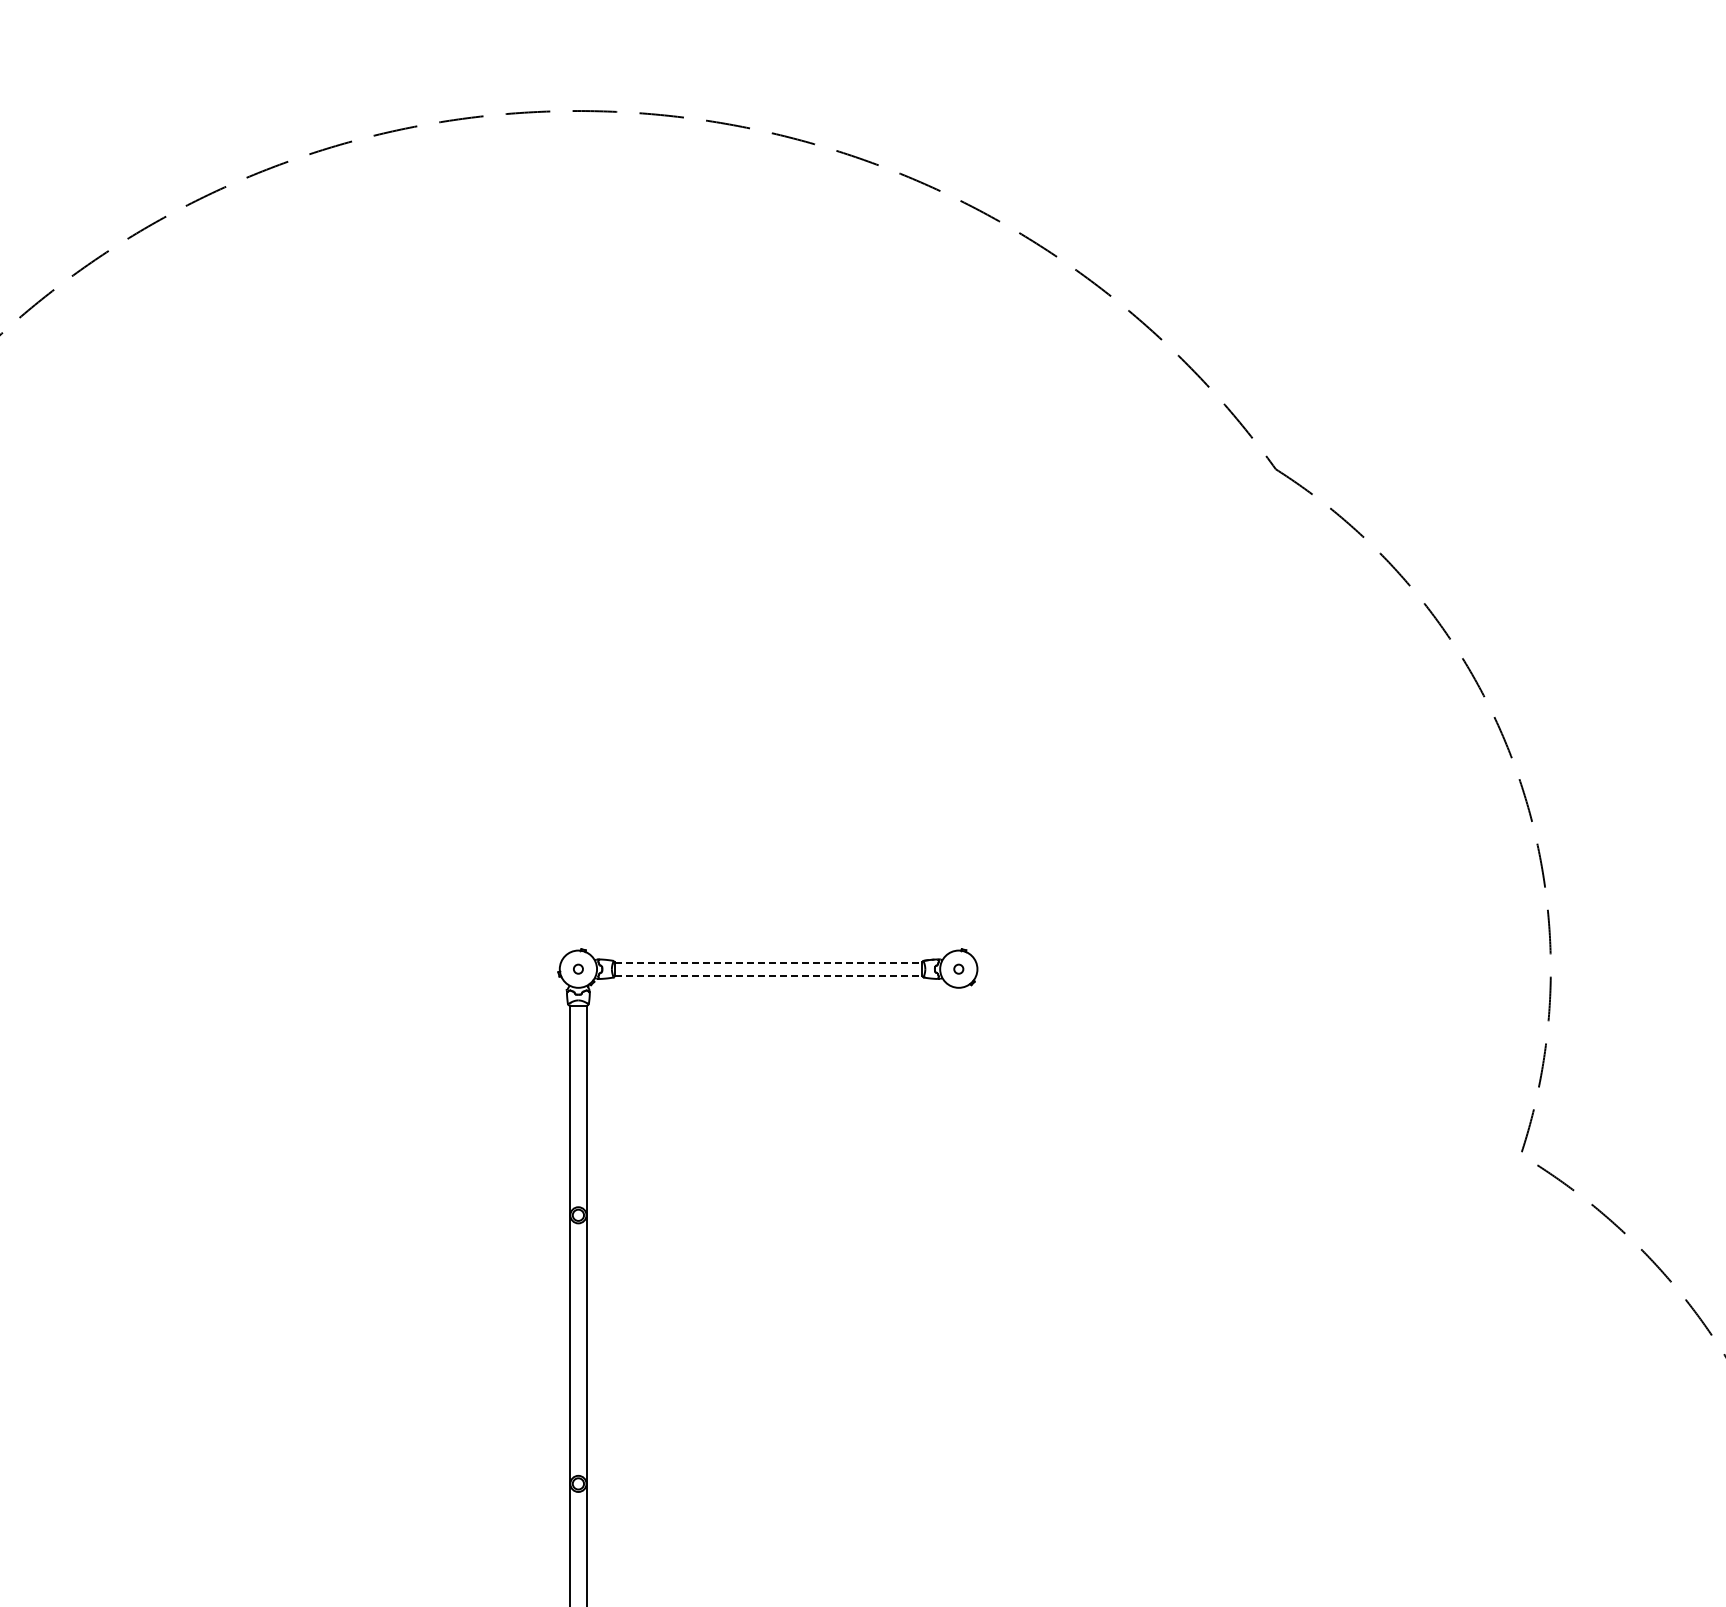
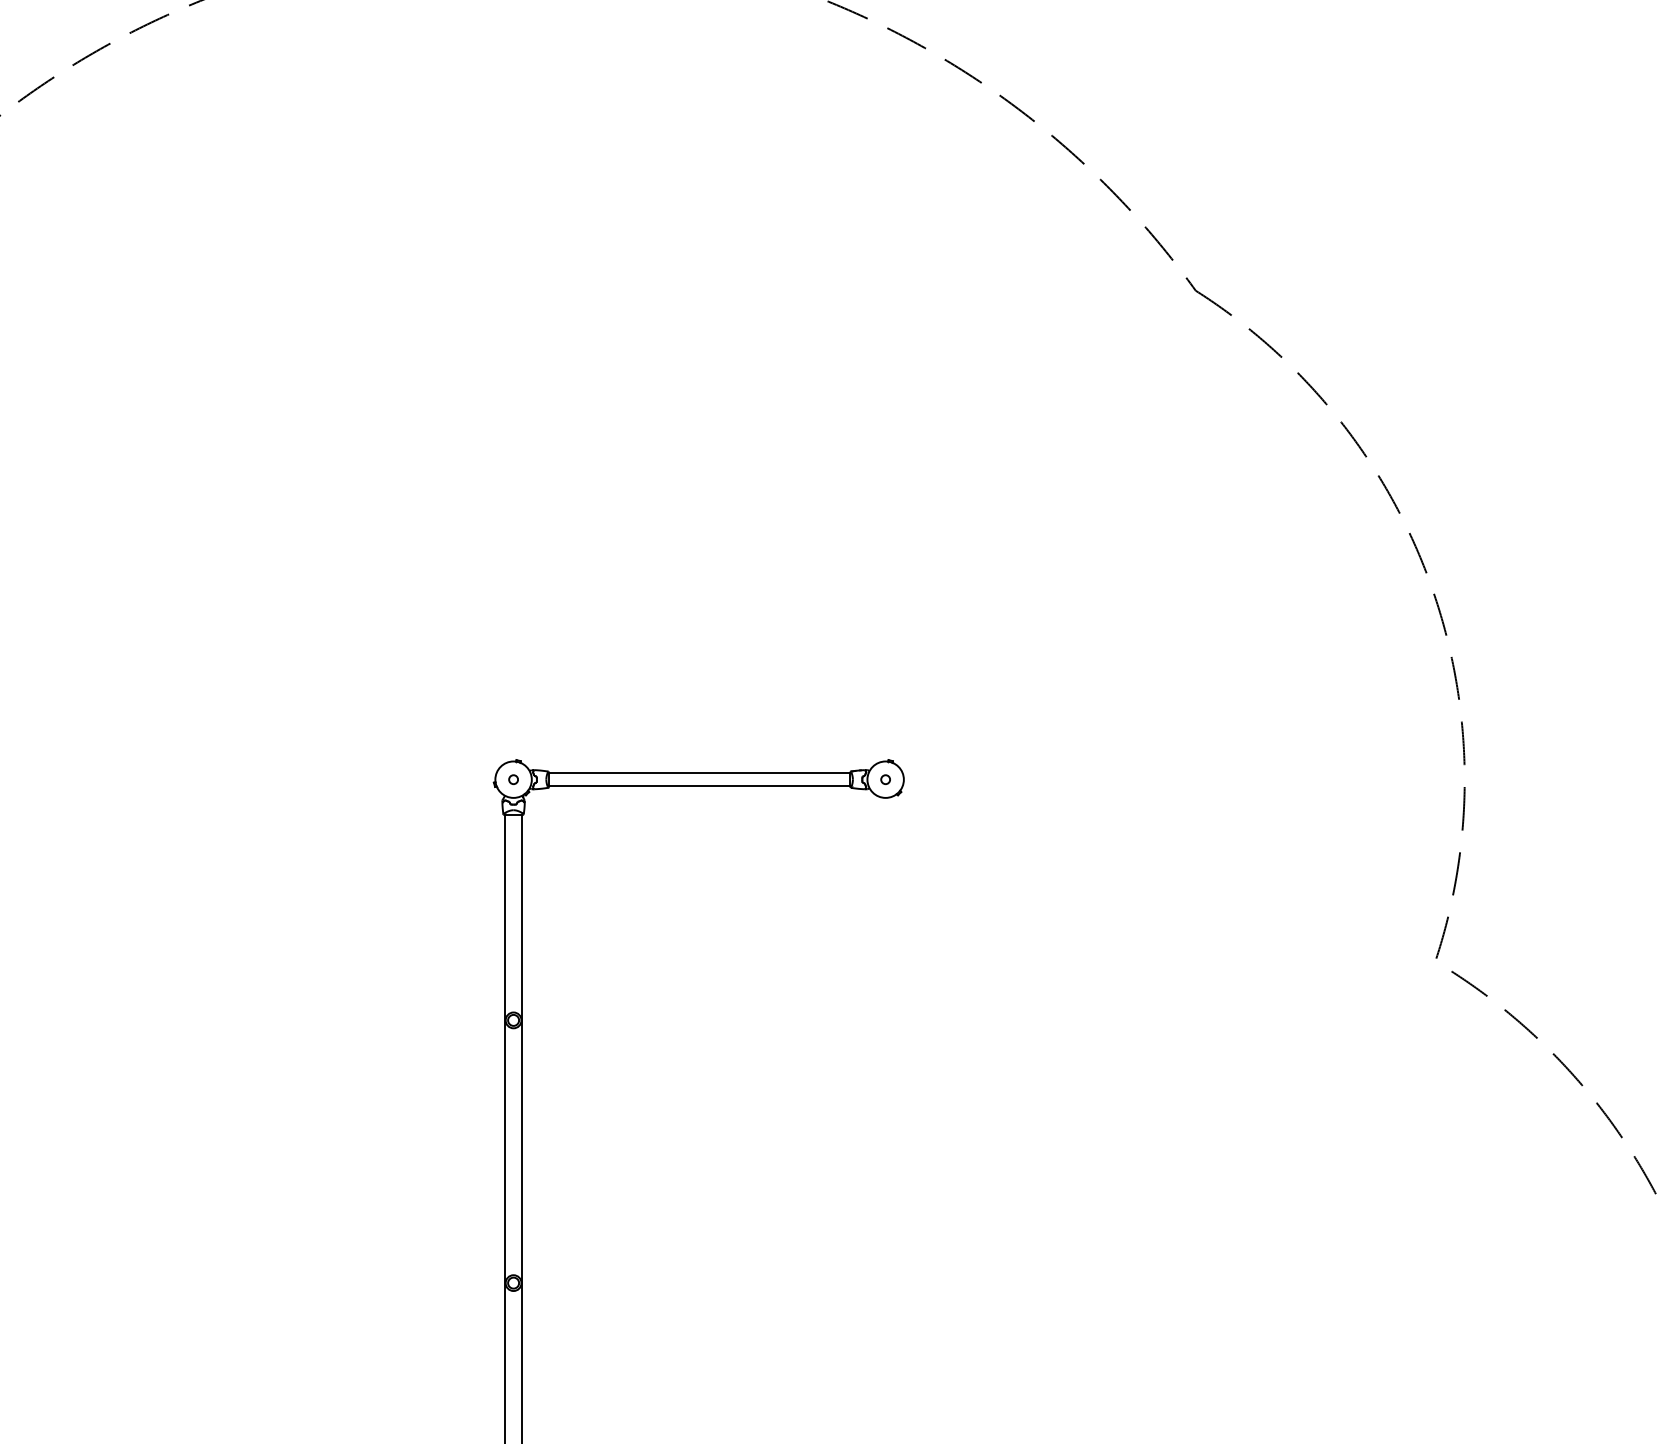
line: (768, 962) -> (699, 773), dashed -> solid
line: (768, 975) -> (699, 785), dashed -> solid

